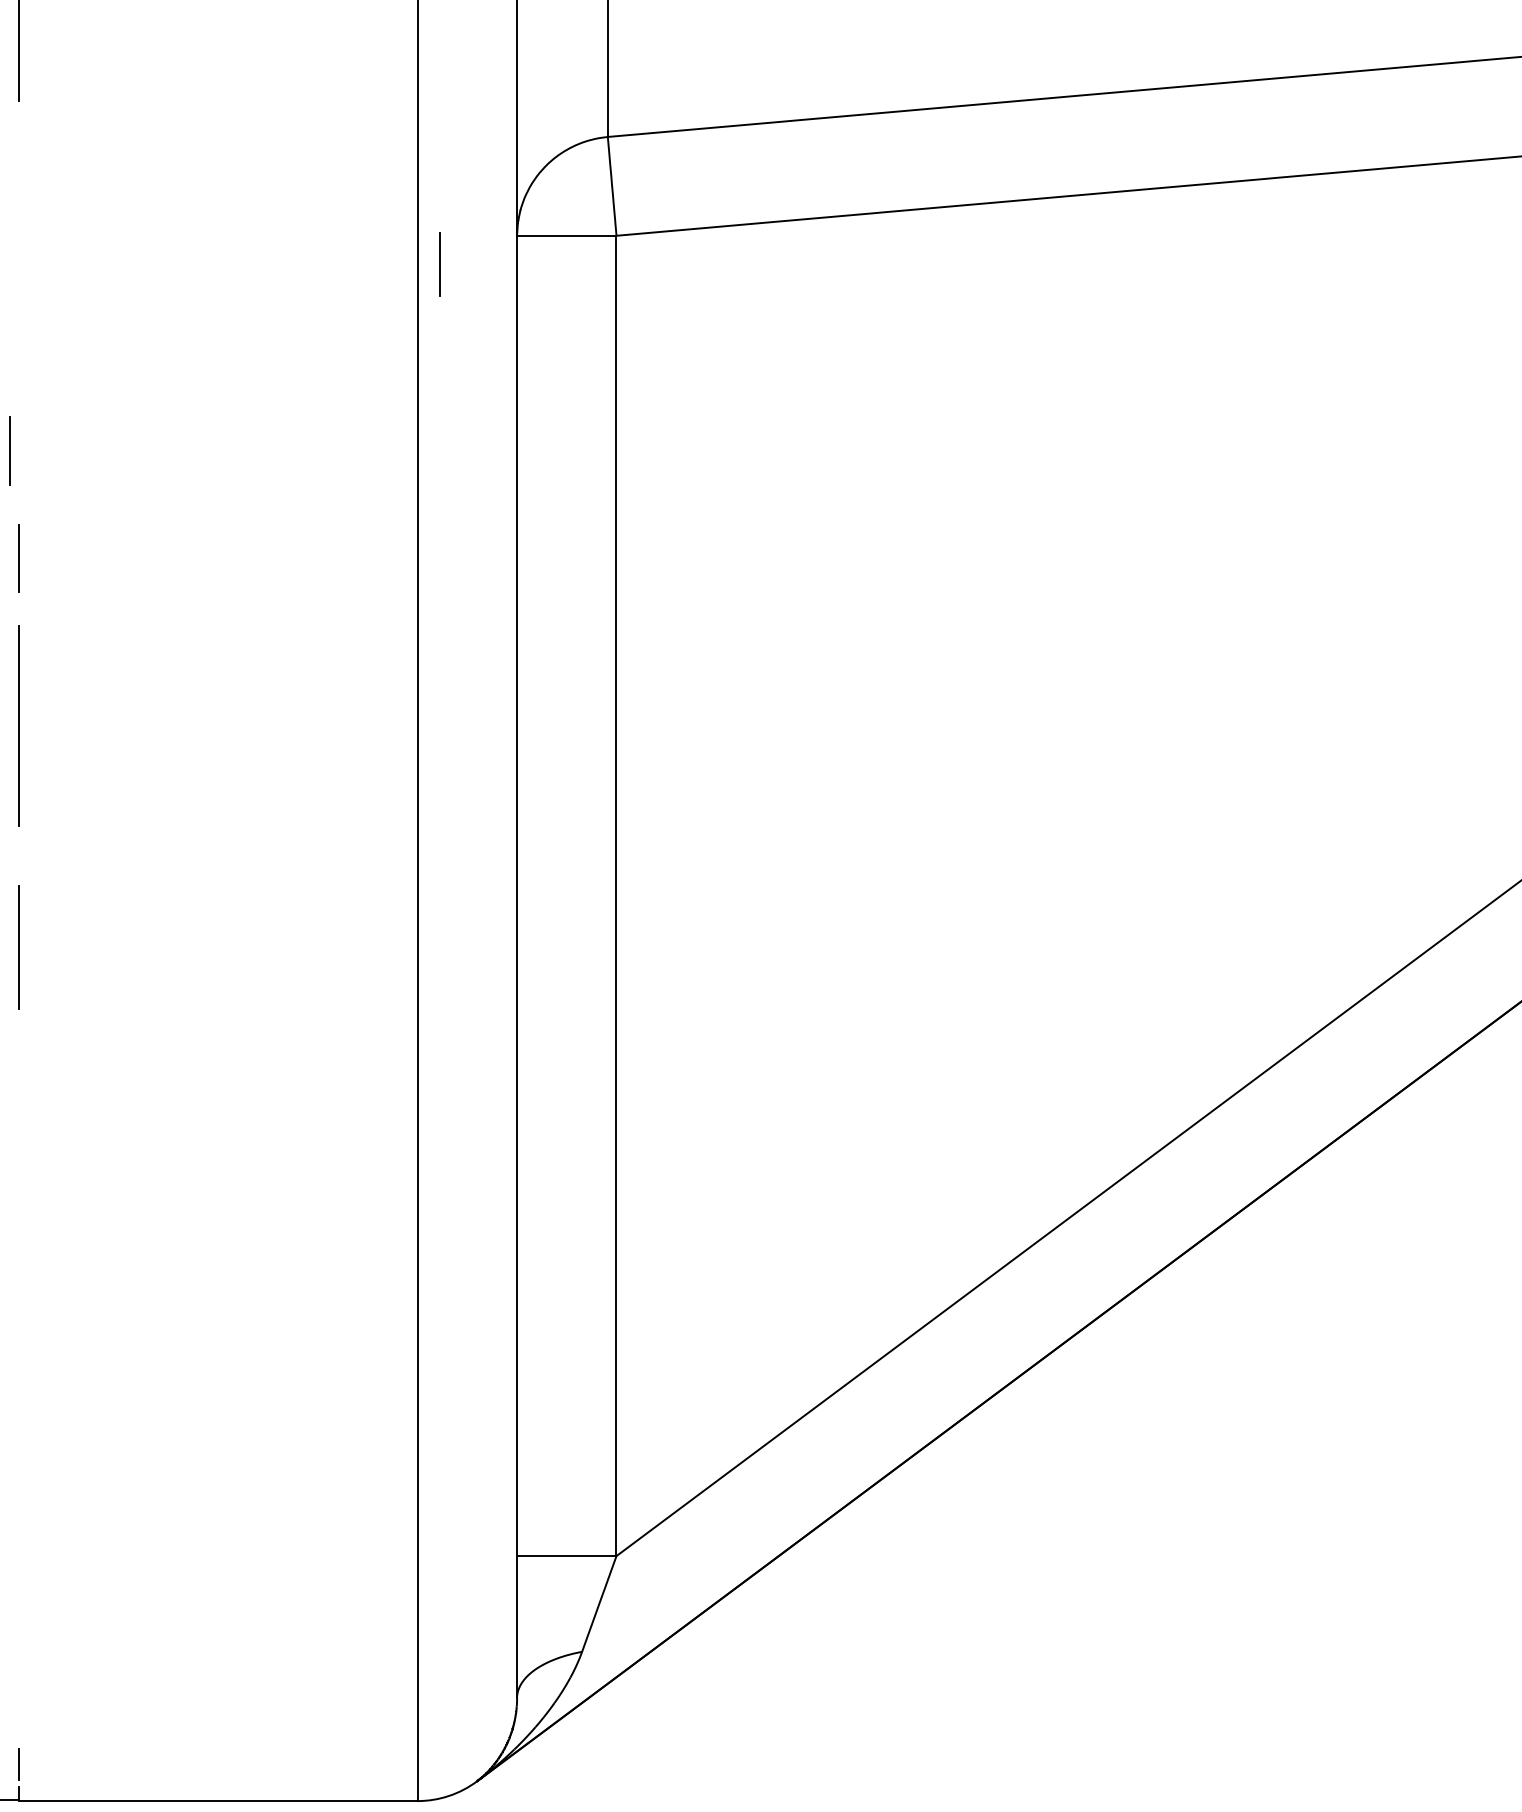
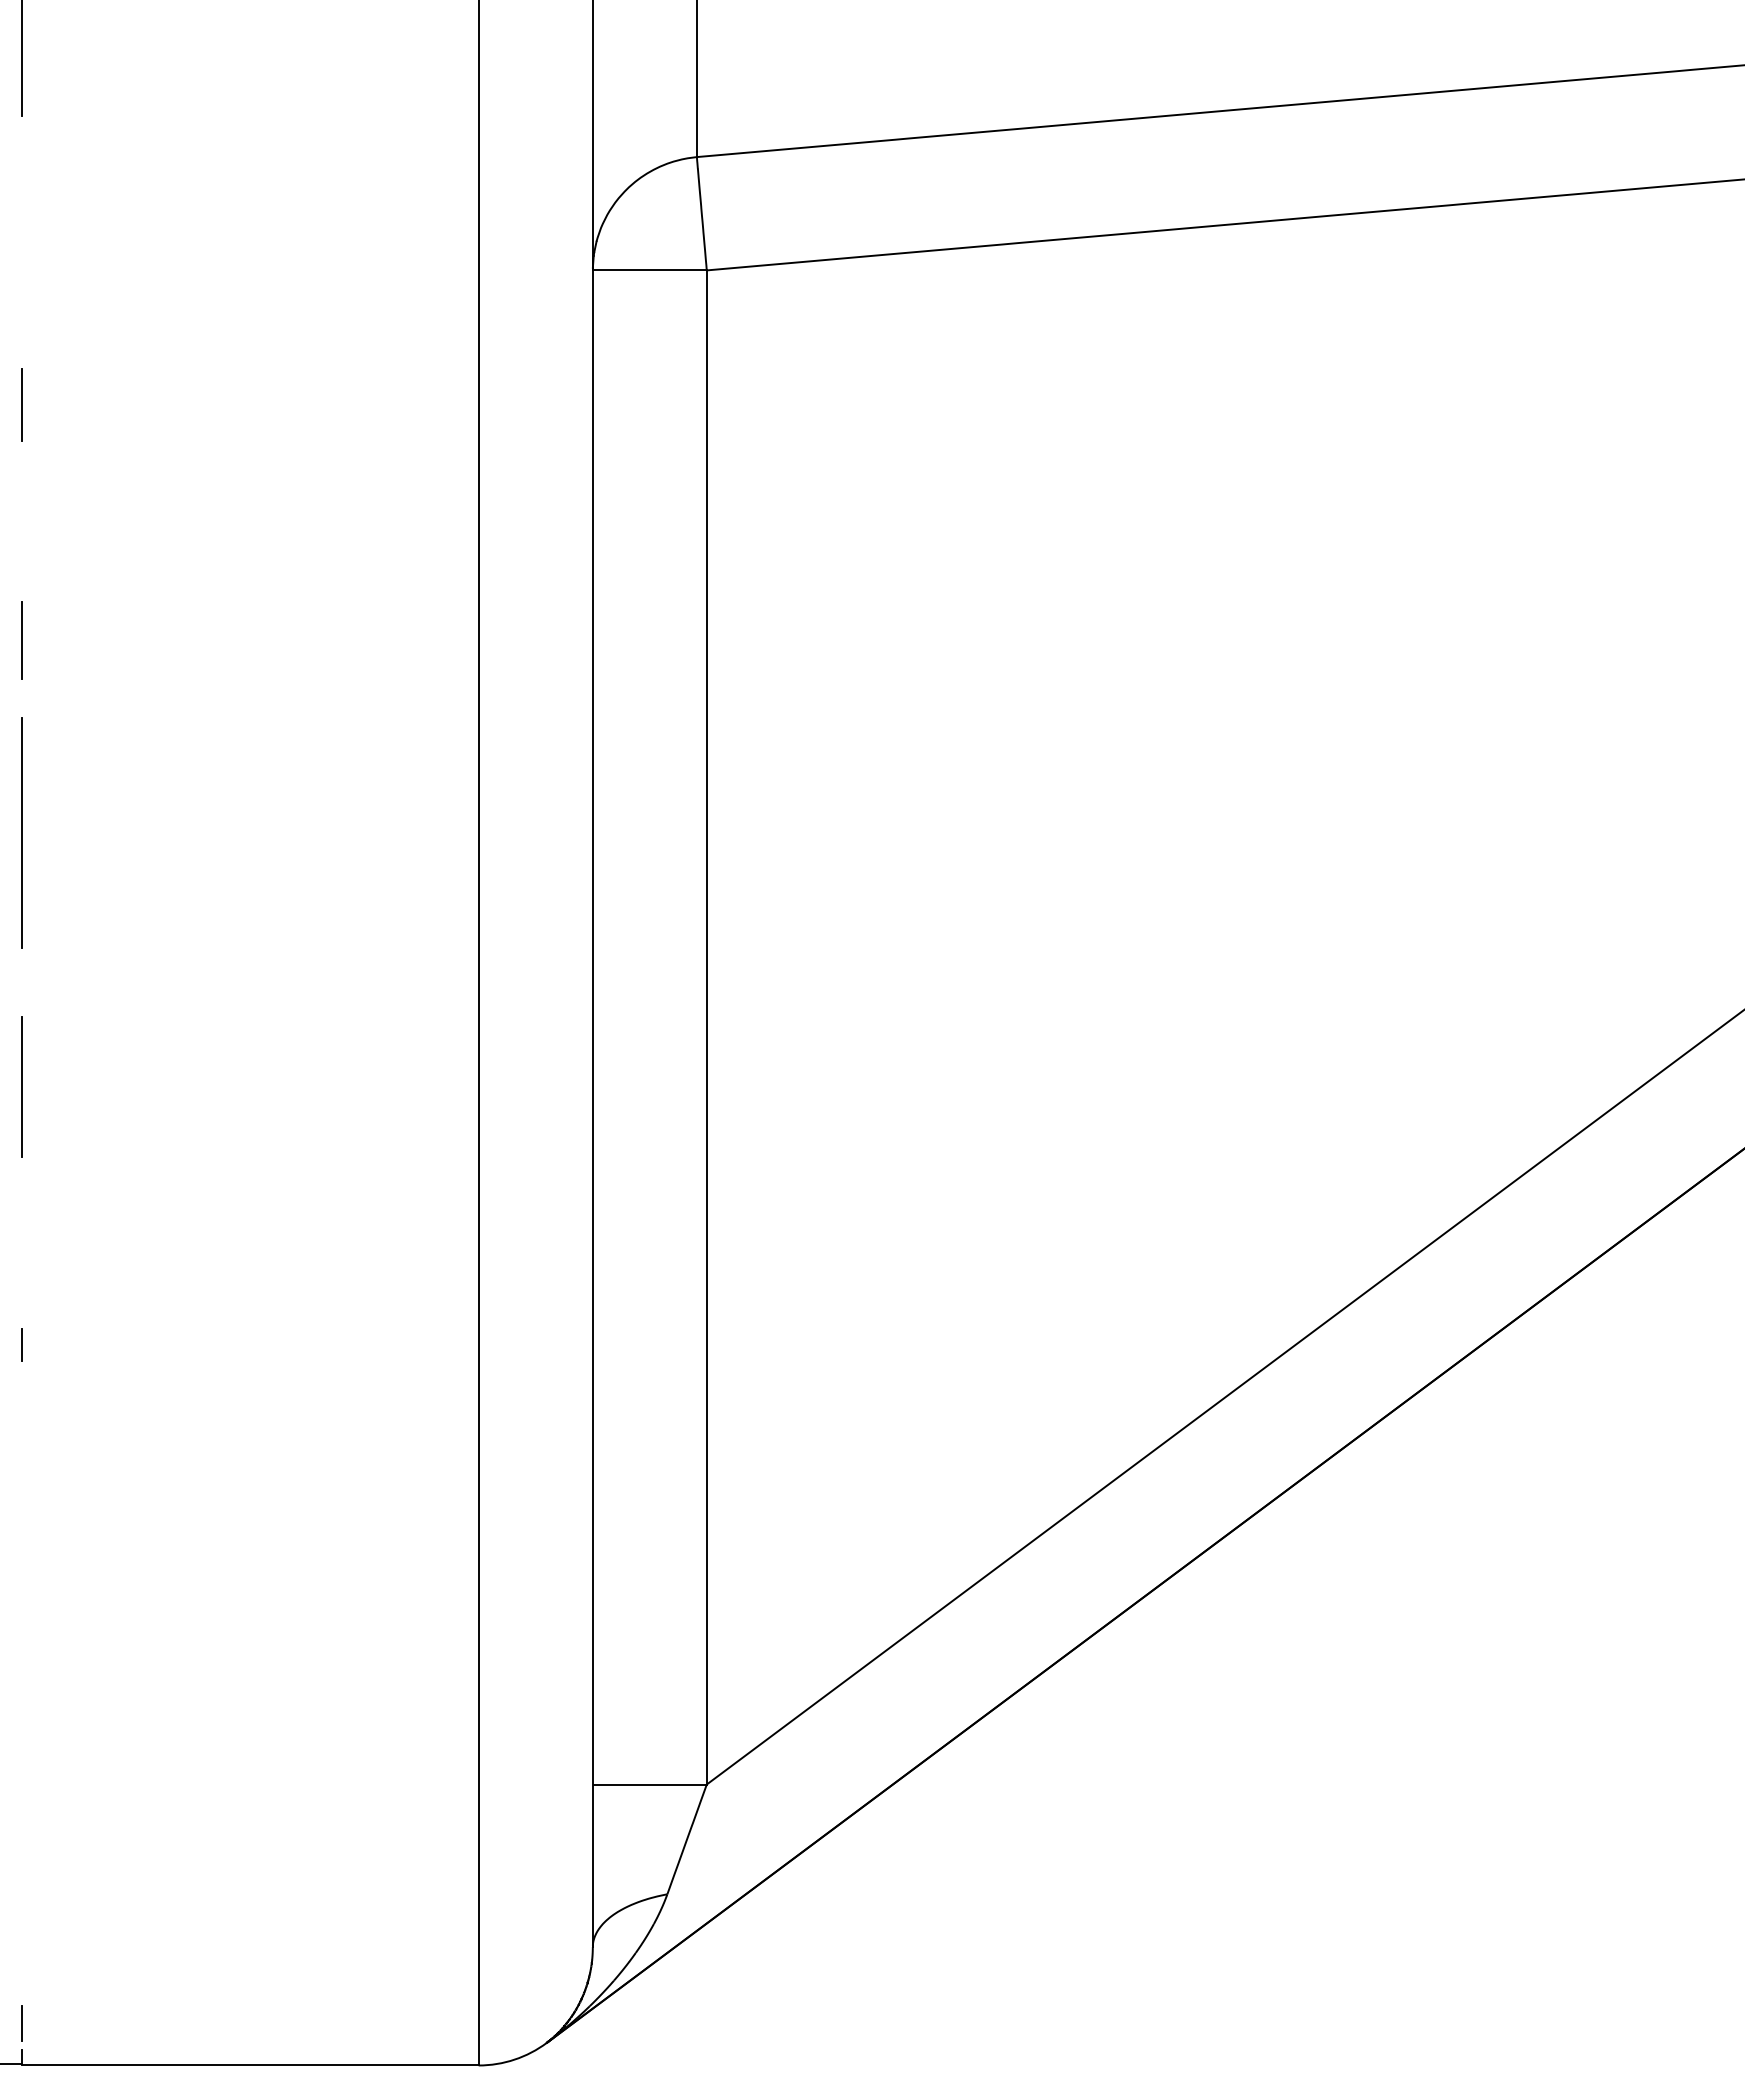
line: (439, 264) -> (21, 404), moved
line: (9, 451) -> (10, 517), removed
line: (18, 1172) -> (21, 1344), added

